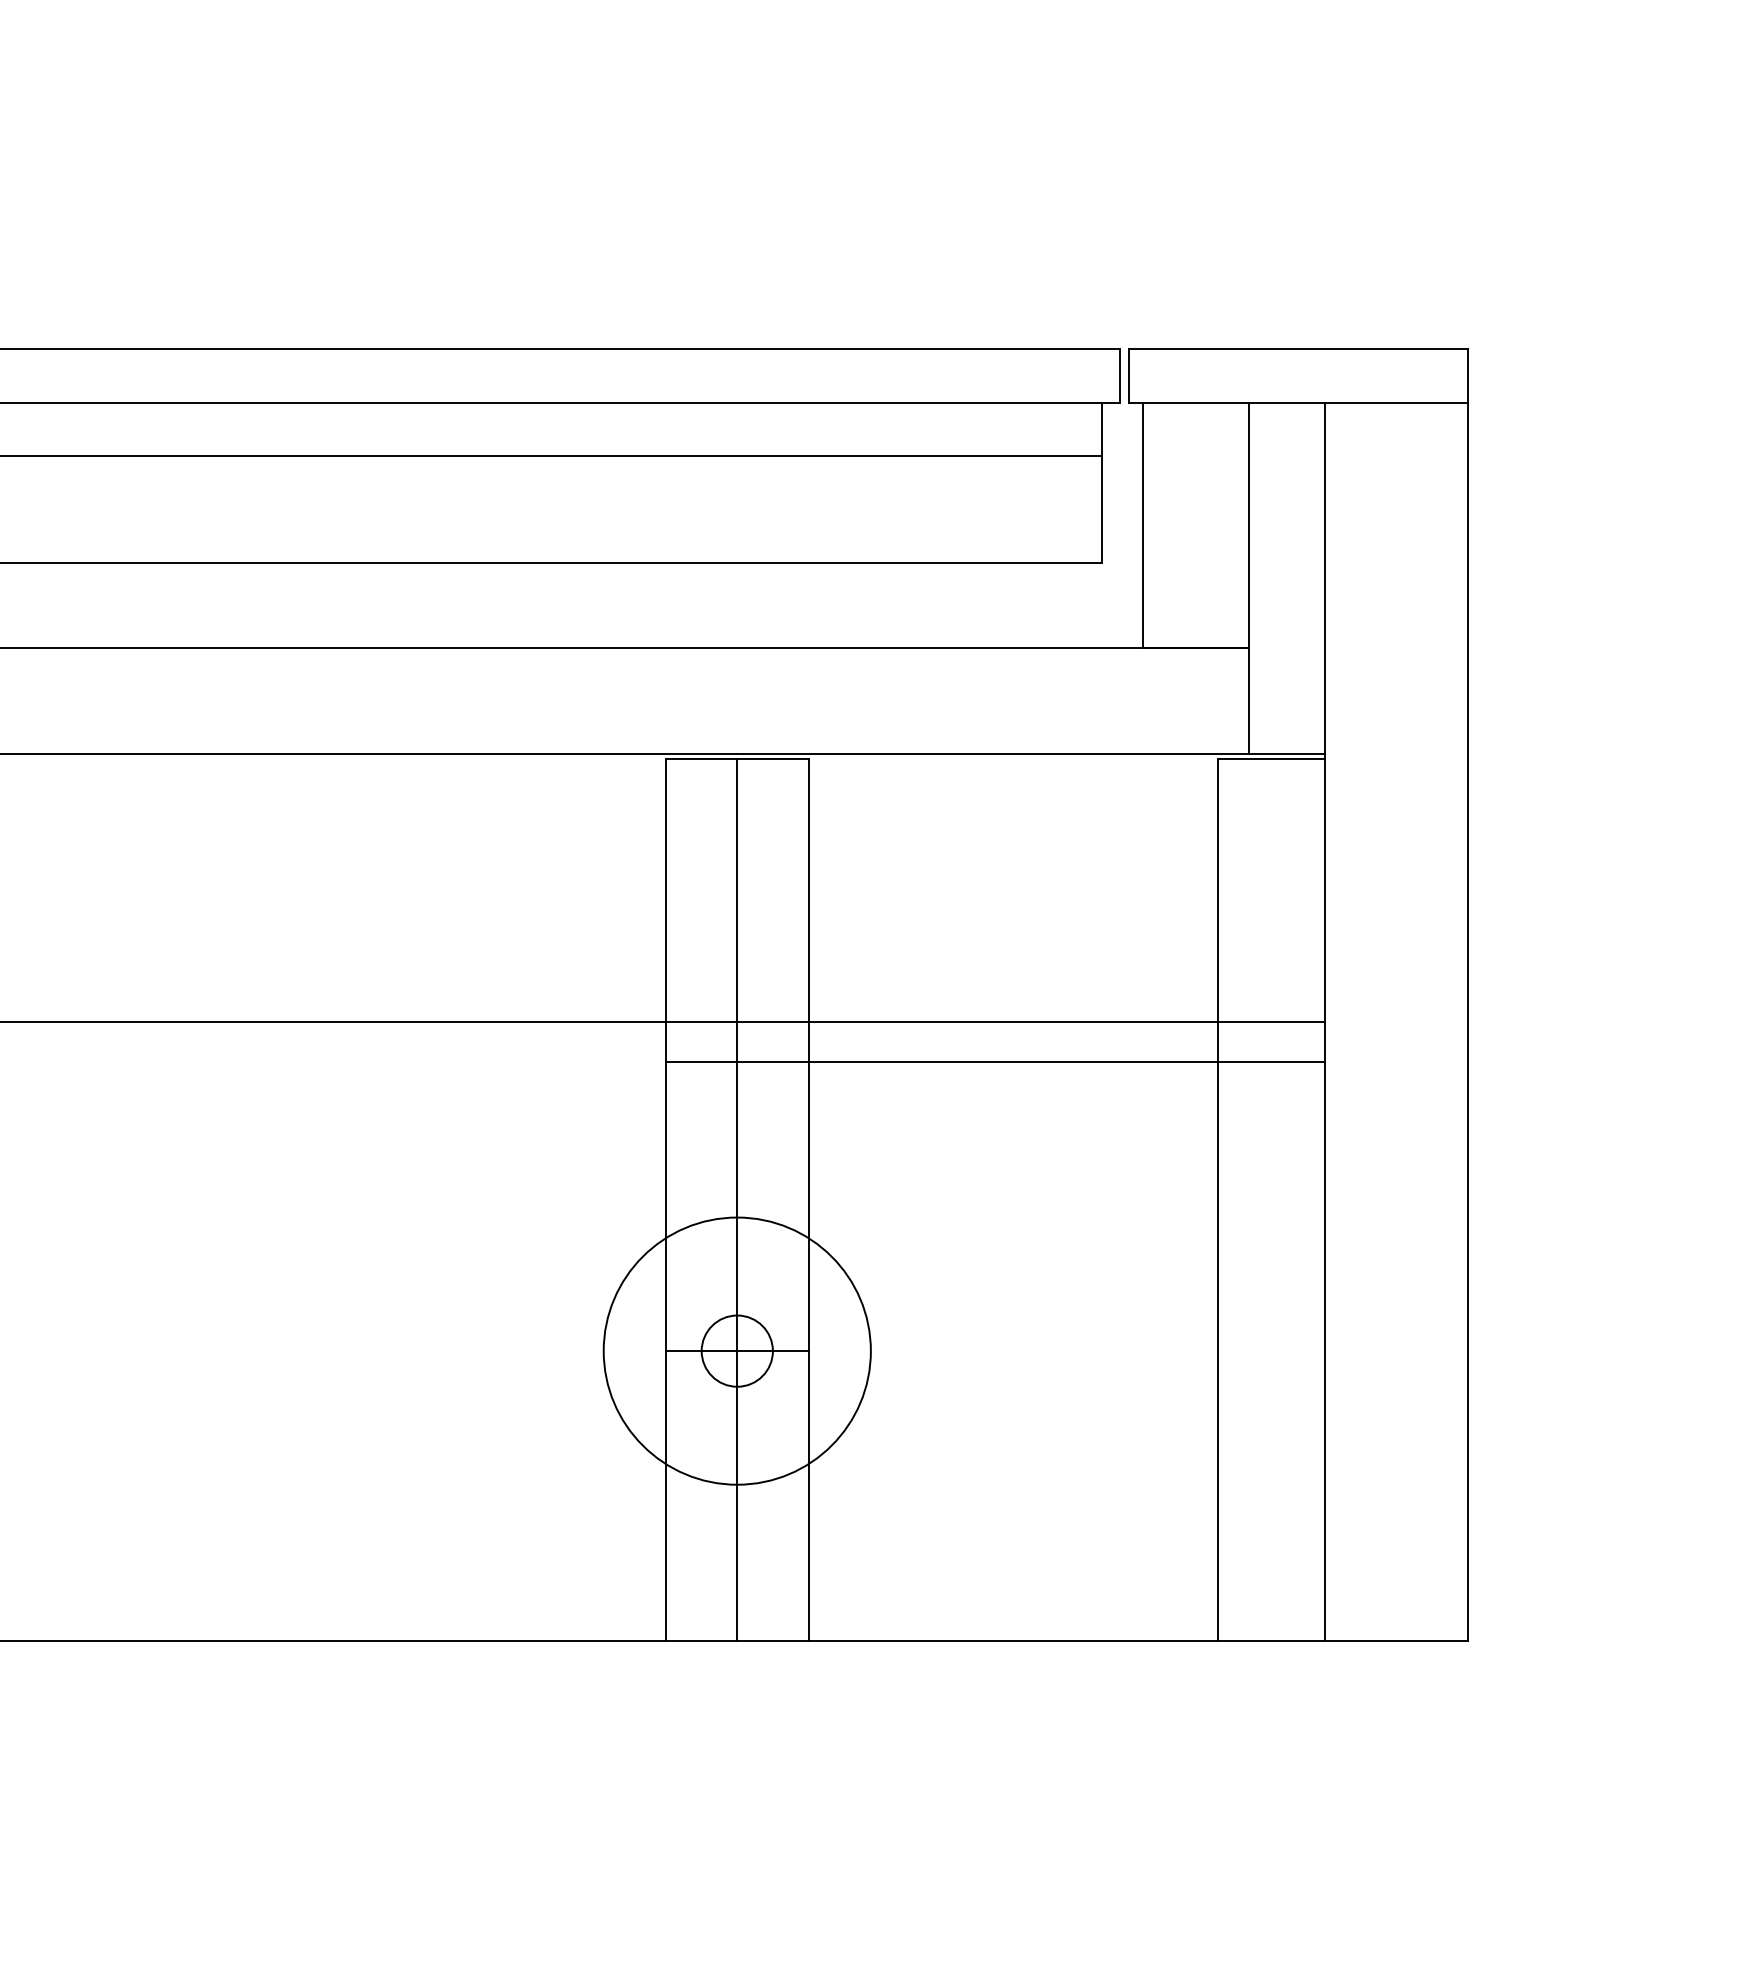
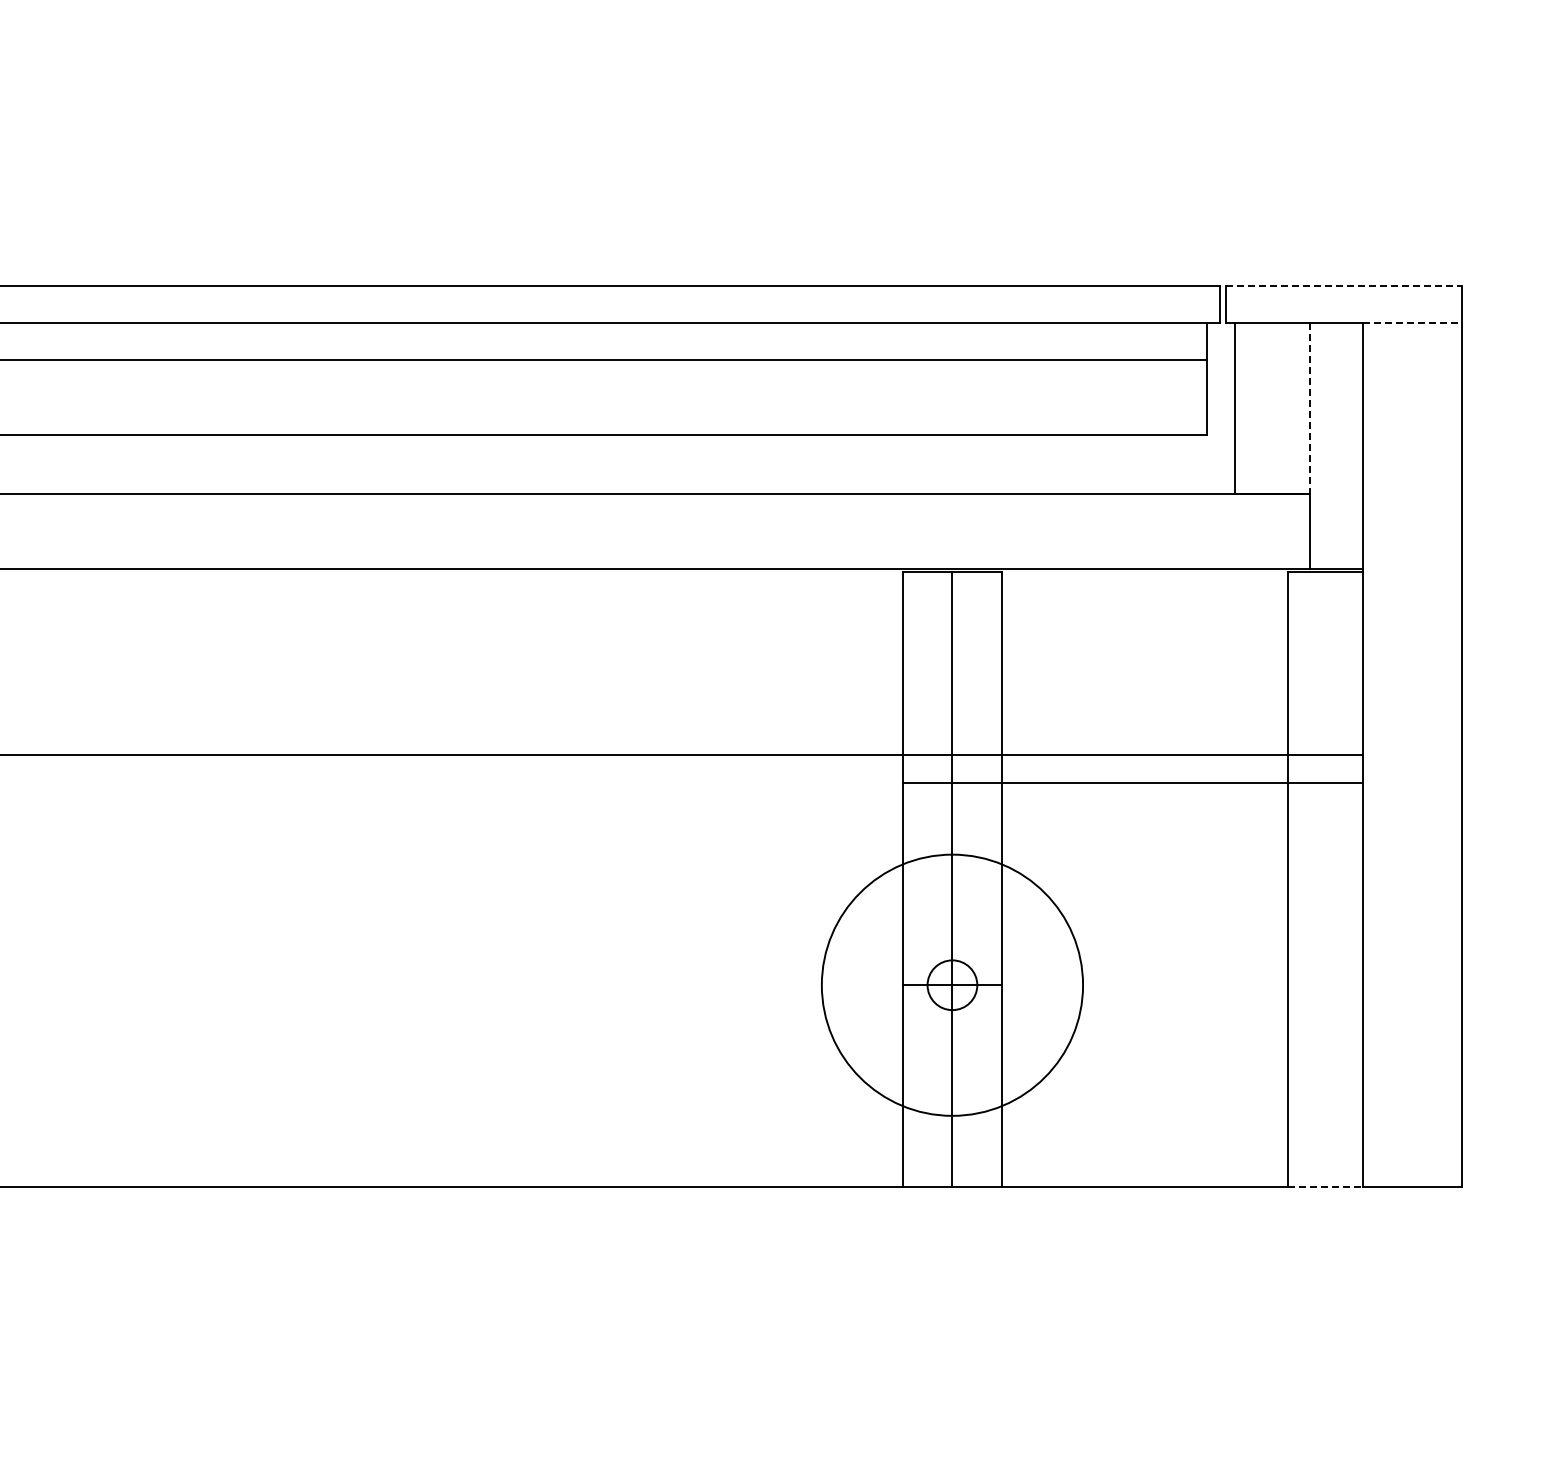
line: (1298, 349) -> (1344, 285), solid -> dashed
line: (1396, 402) -> (1412, 322), solid -> dashed
line: (1250, 525) -> (1310, 408), solid -> dashed
circle: (737, 1350) -> (952, 984), size x1.4
line: (1272, 1640) -> (1326, 1187), solid -> dashed

